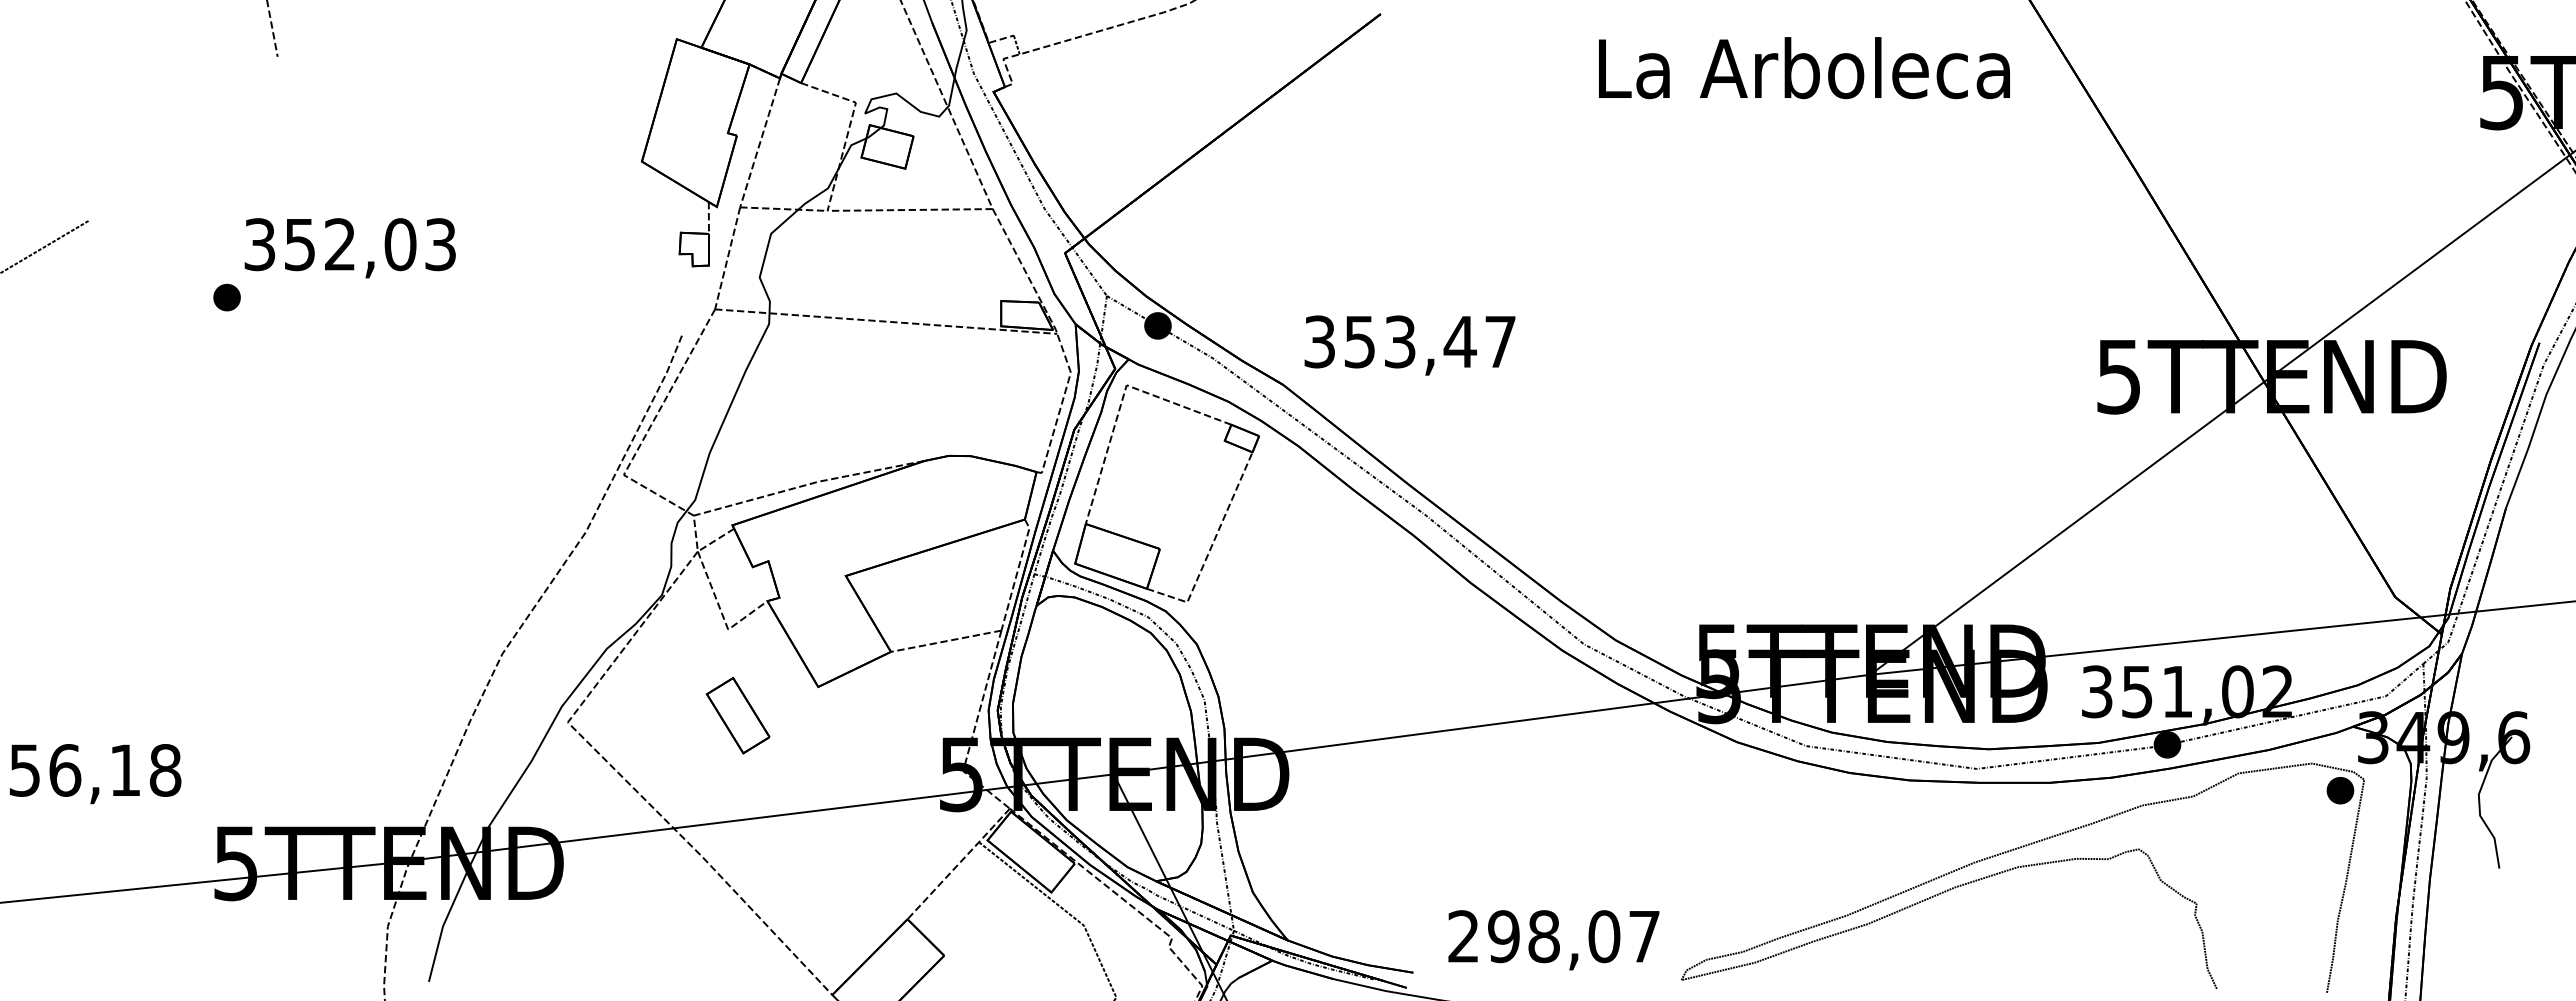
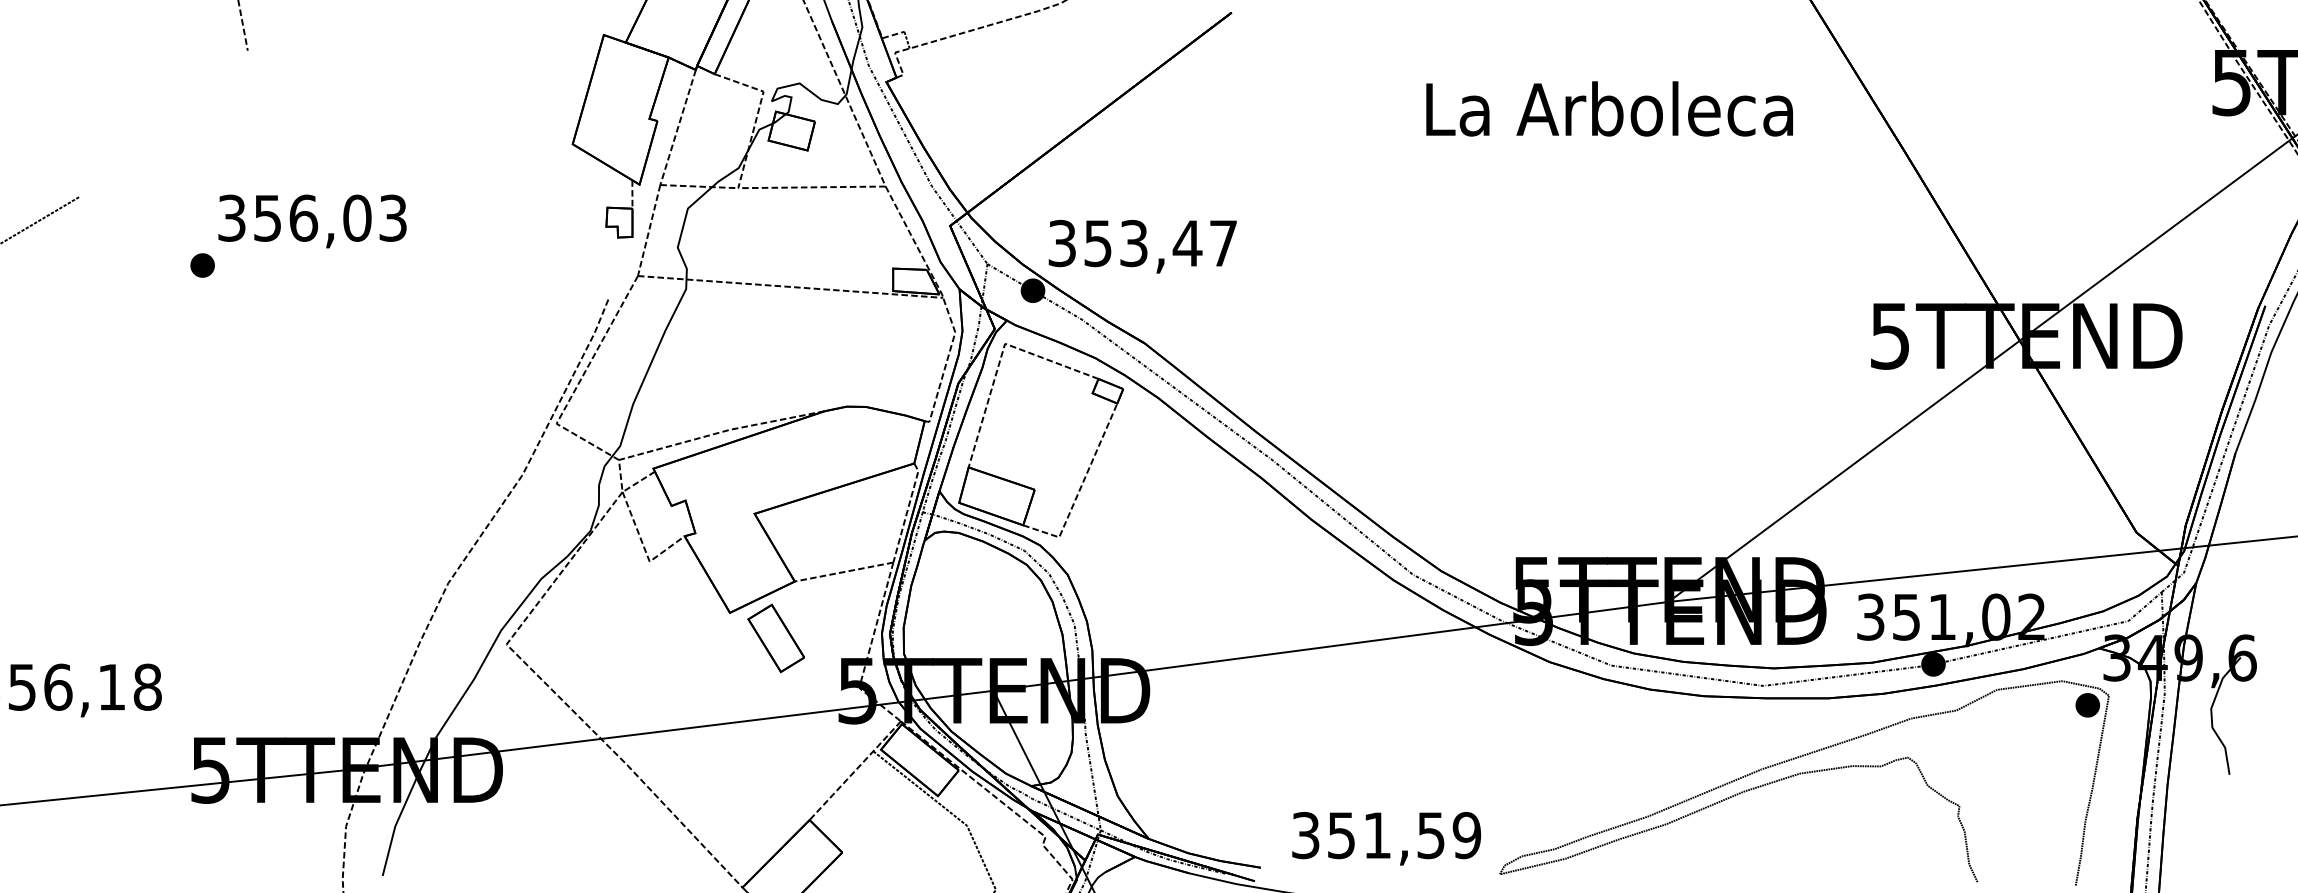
text: (1804, 68) -> (1609, 109), moved
text: (340, 244) -> (303, 218), 352,03 -> 356,03
text: (1409, 345) -> (1142, 246), moved
part: (737, 715) -> (775, 638), moved
text: (1554, 936) -> (1386, 835), 298,07 -> 351,59

